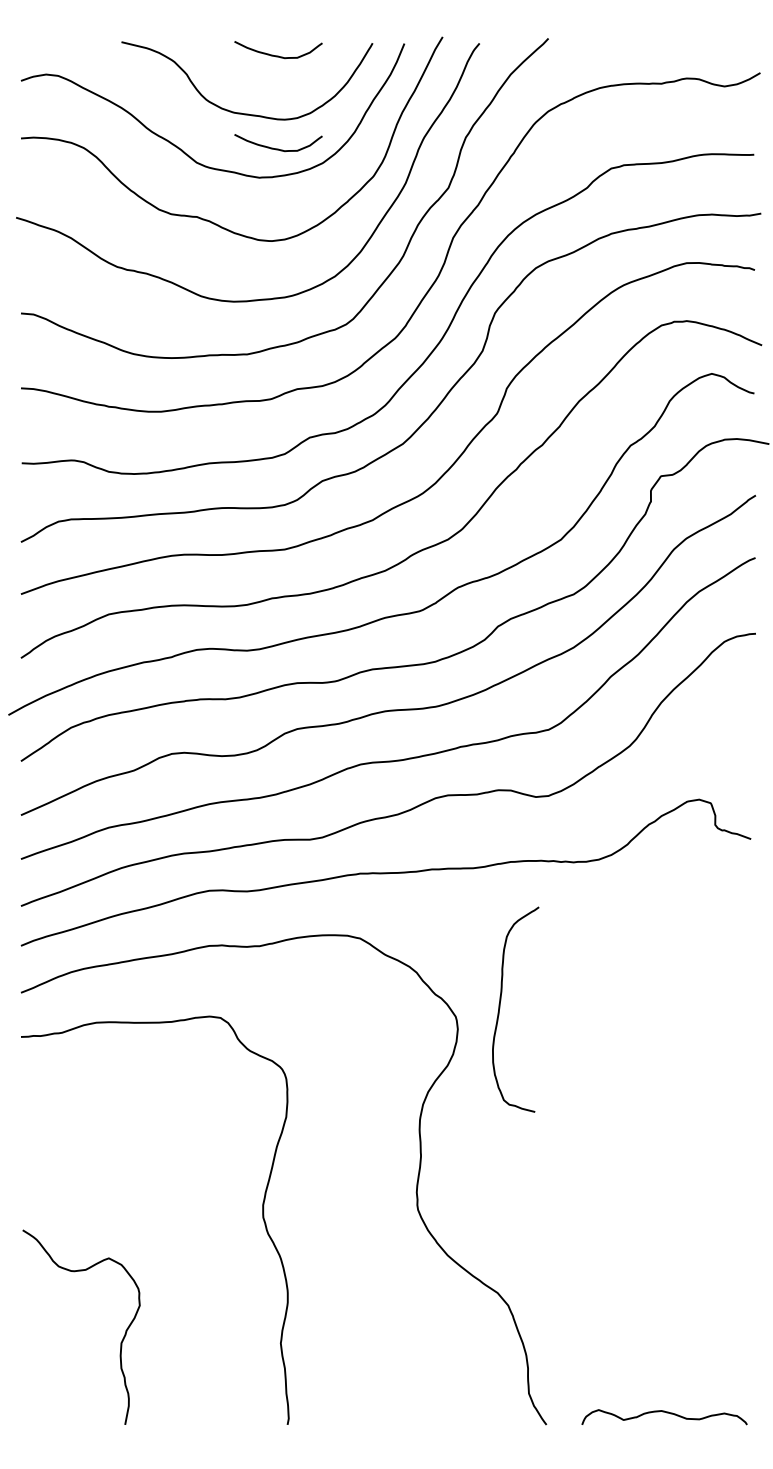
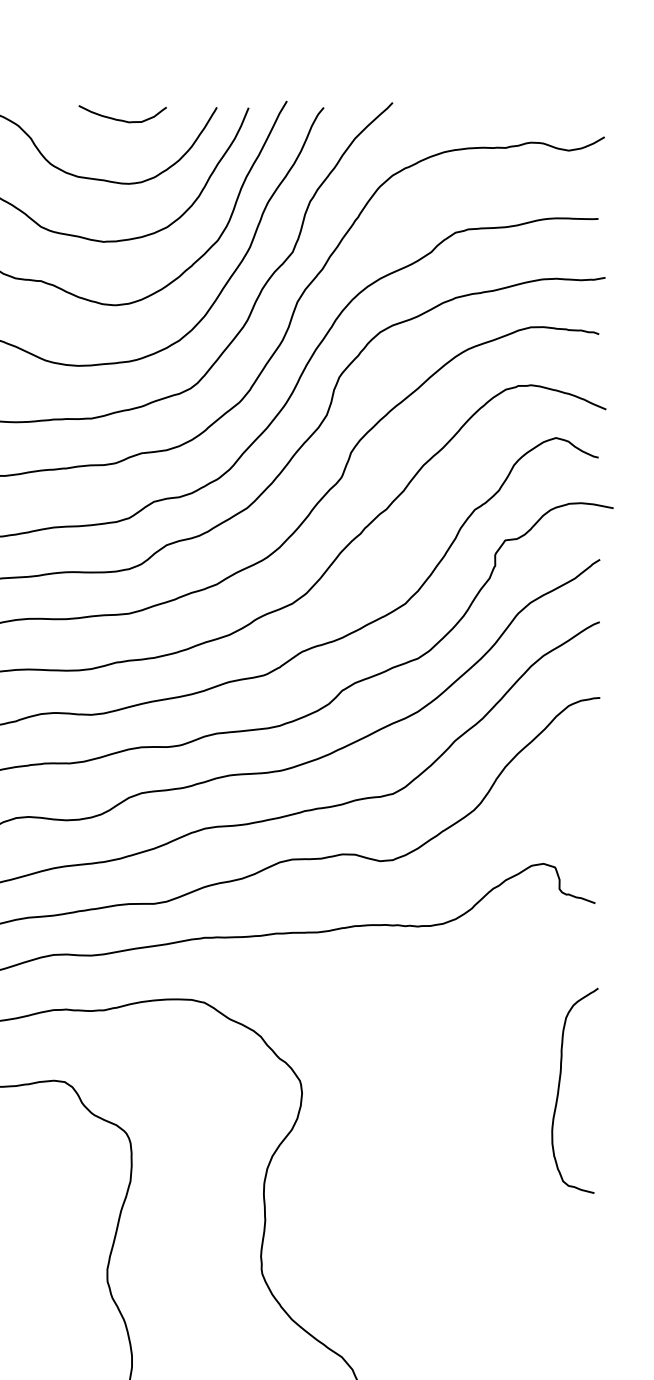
curve: (278, 148) -> (122, 212), removed
curve: (500, 1008) -> (559, 1089), moved

